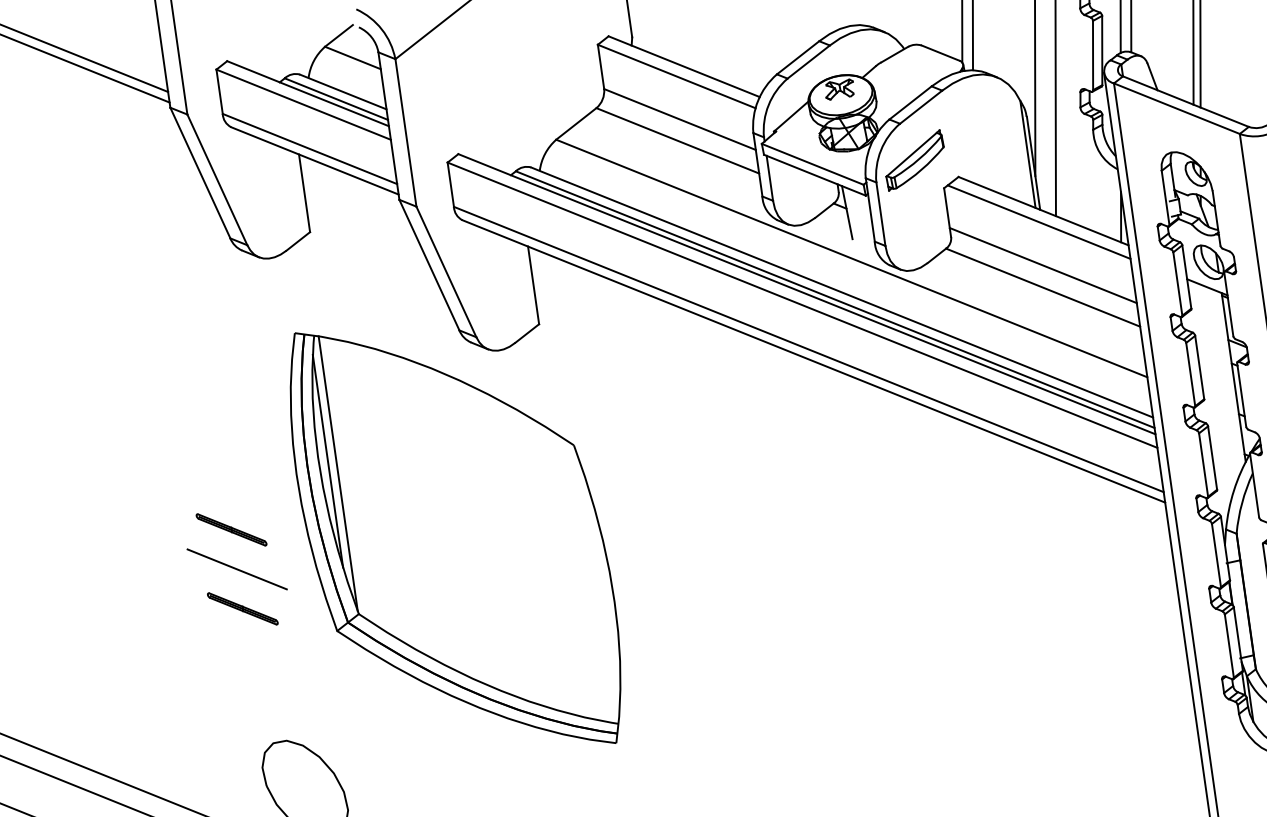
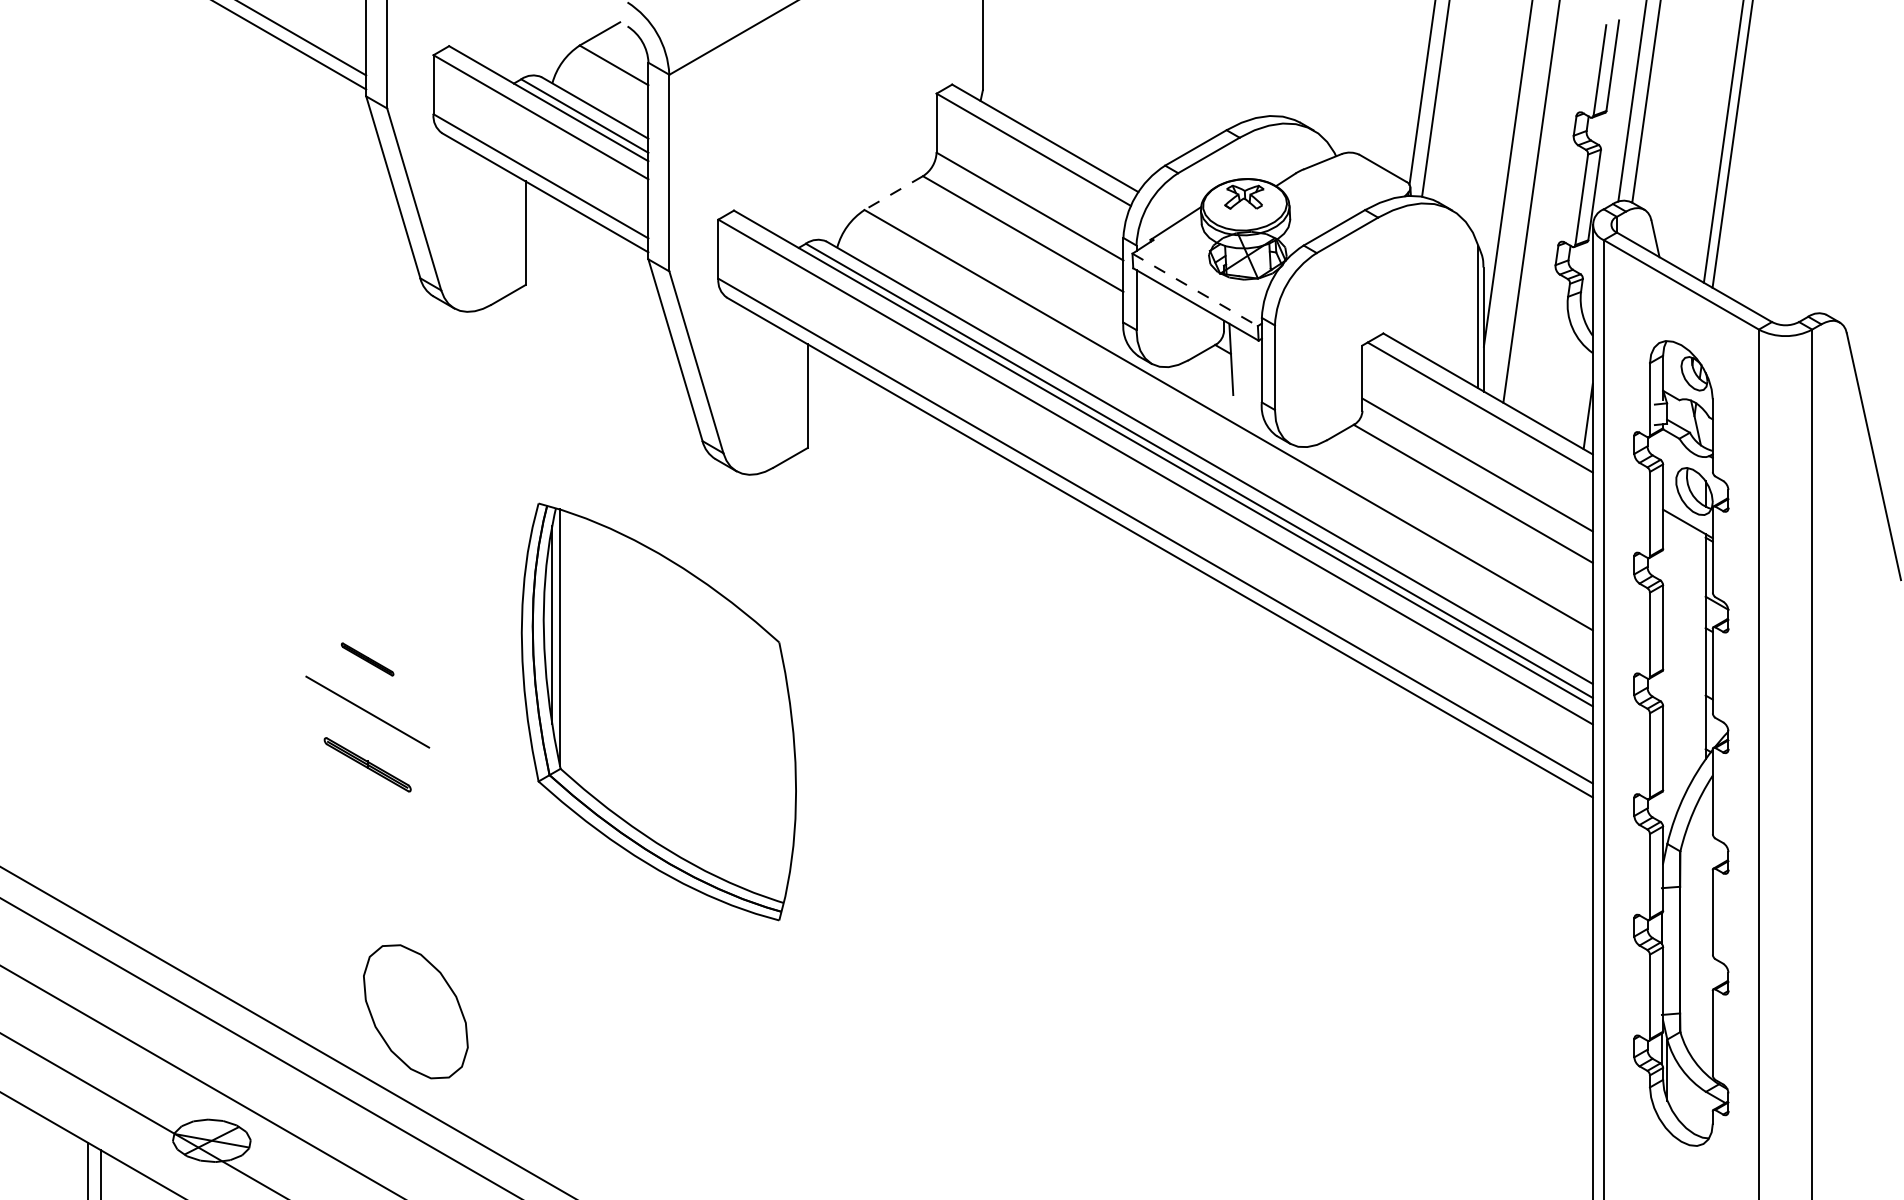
line: (576, 124) -> (893, 193), solid -> dashed
part: (914, 160) -> (1329, 303), removed
line: (813, 164) -> (1195, 290), solid -> dashed
part: (231, 529) -> (367, 659), size x0.6
part: (455, 537) -> (658, 711), size x0.7

